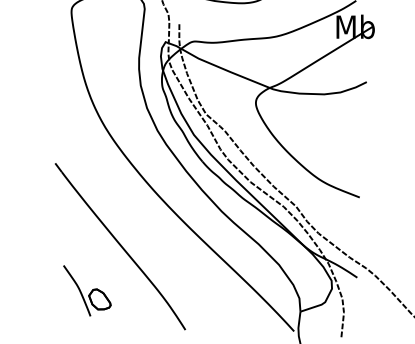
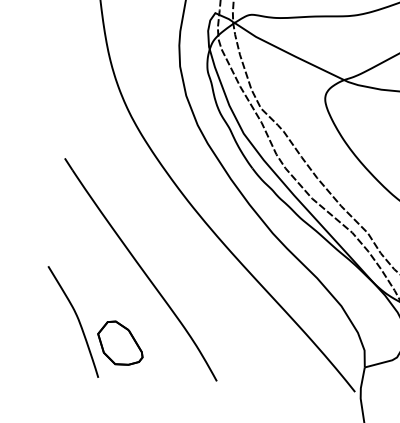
part: (87, 290) -> (95, 322), size x1.67

